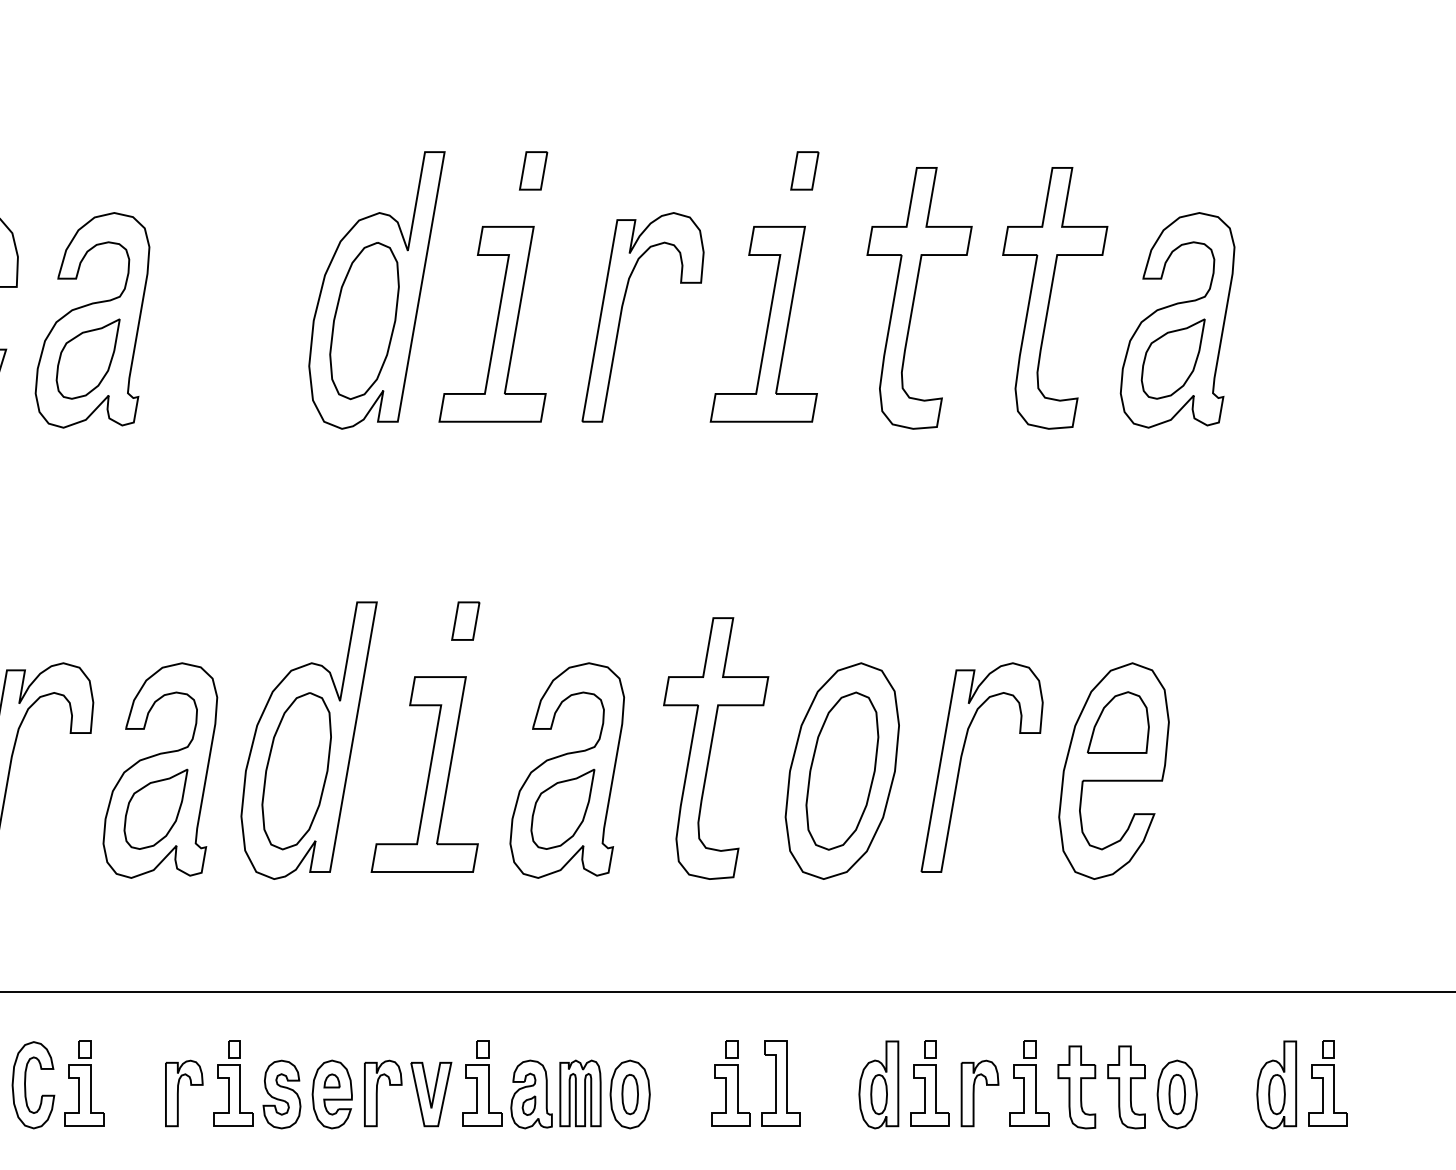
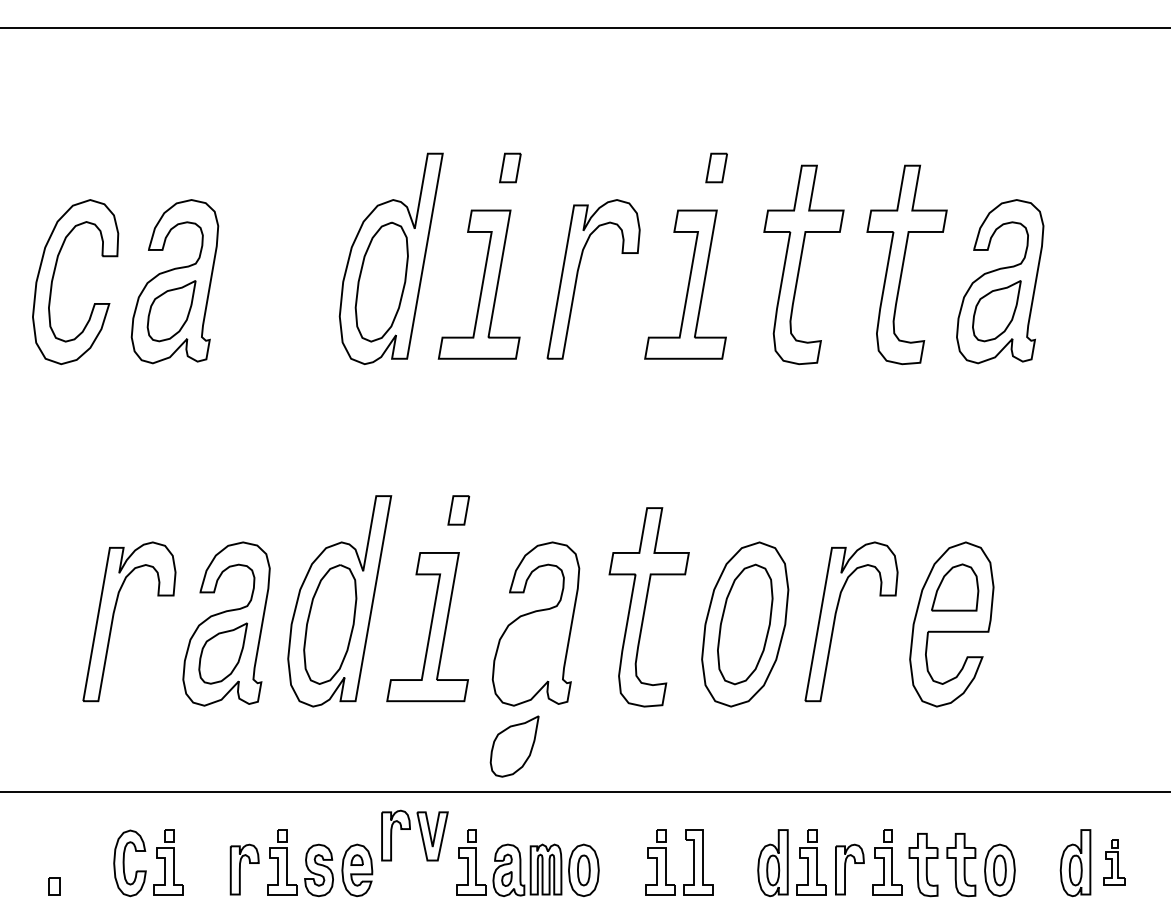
part: (562, 809) -> (514, 746), moved
part: (1327, 1084) -> (1114, 862), size x0.7
part: (415, 1090) -> (420, 833), moved

